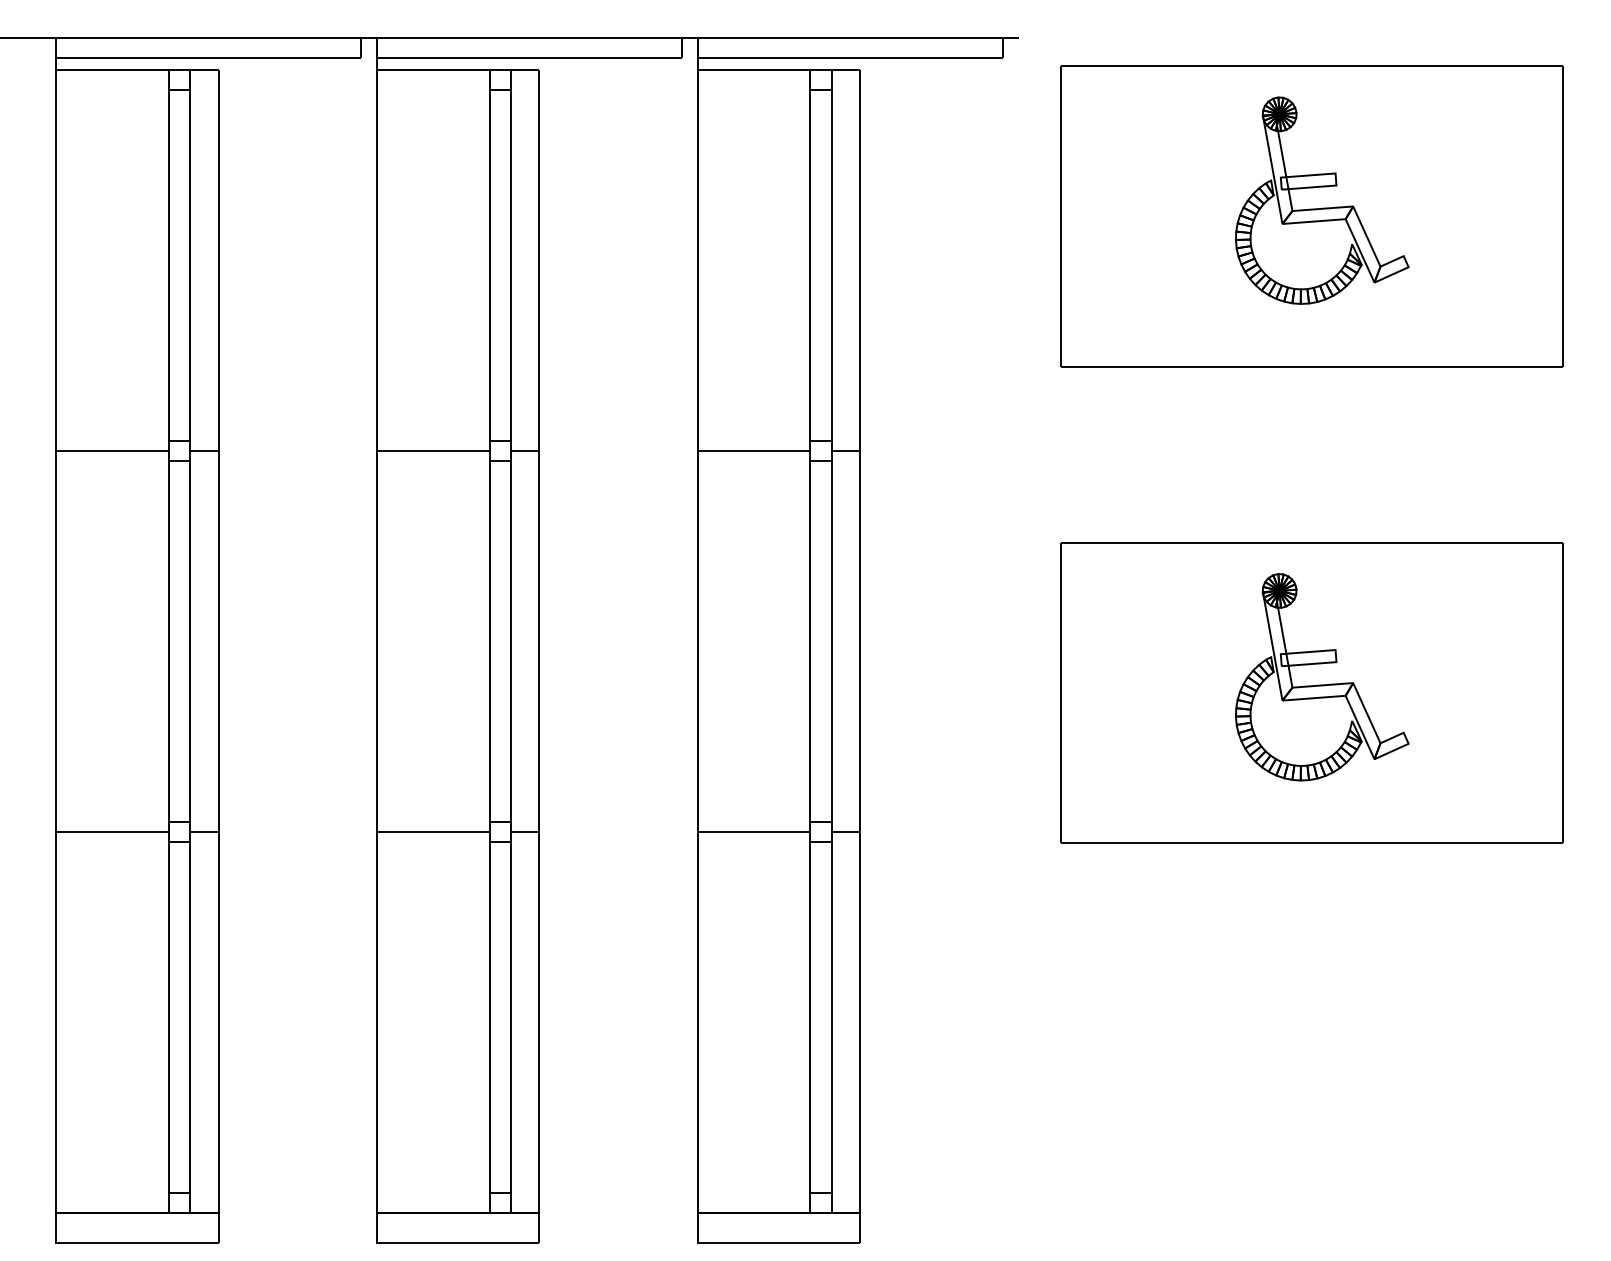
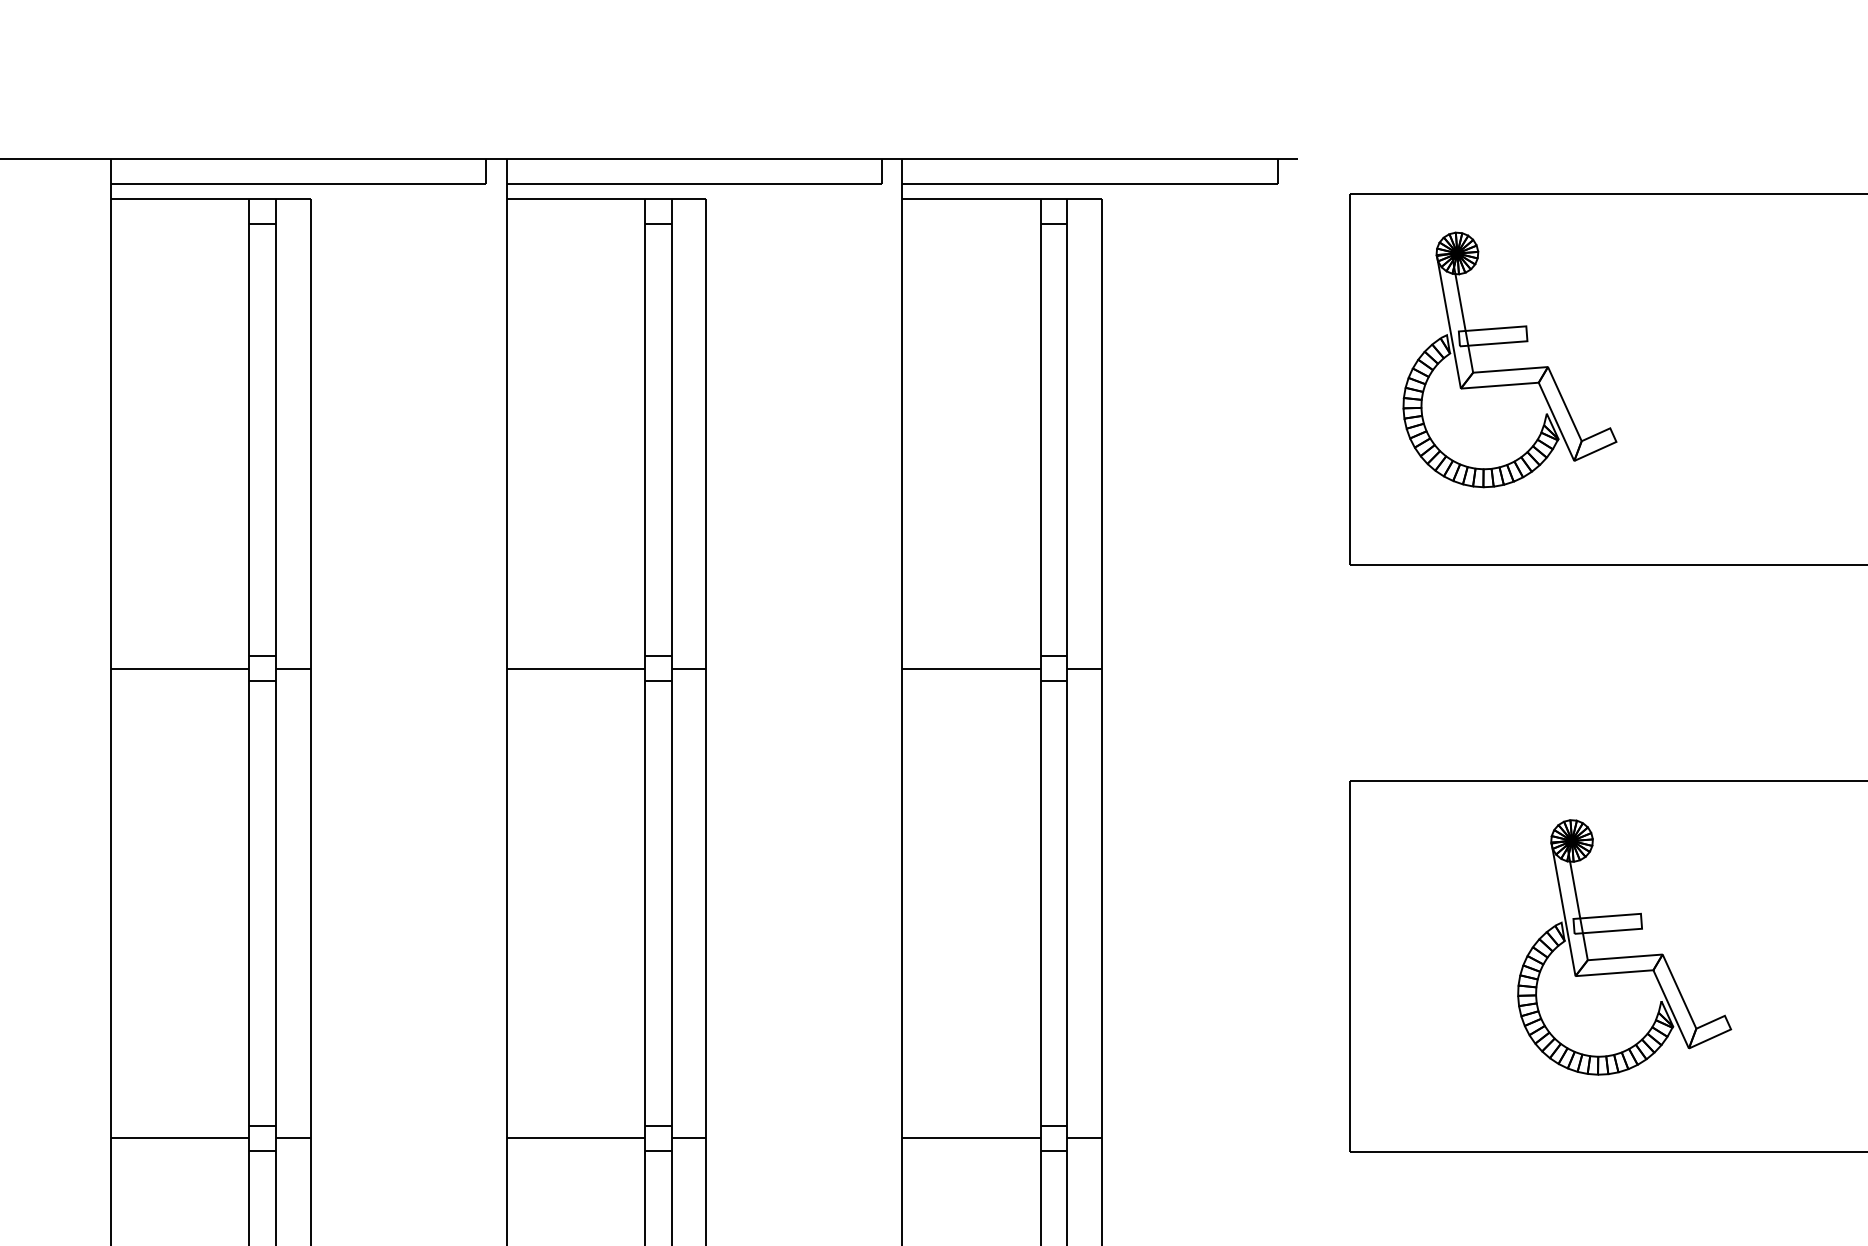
part: (1322, 207) -> (1510, 368), moved
part: (1322, 684) -> (1624, 956), moved

